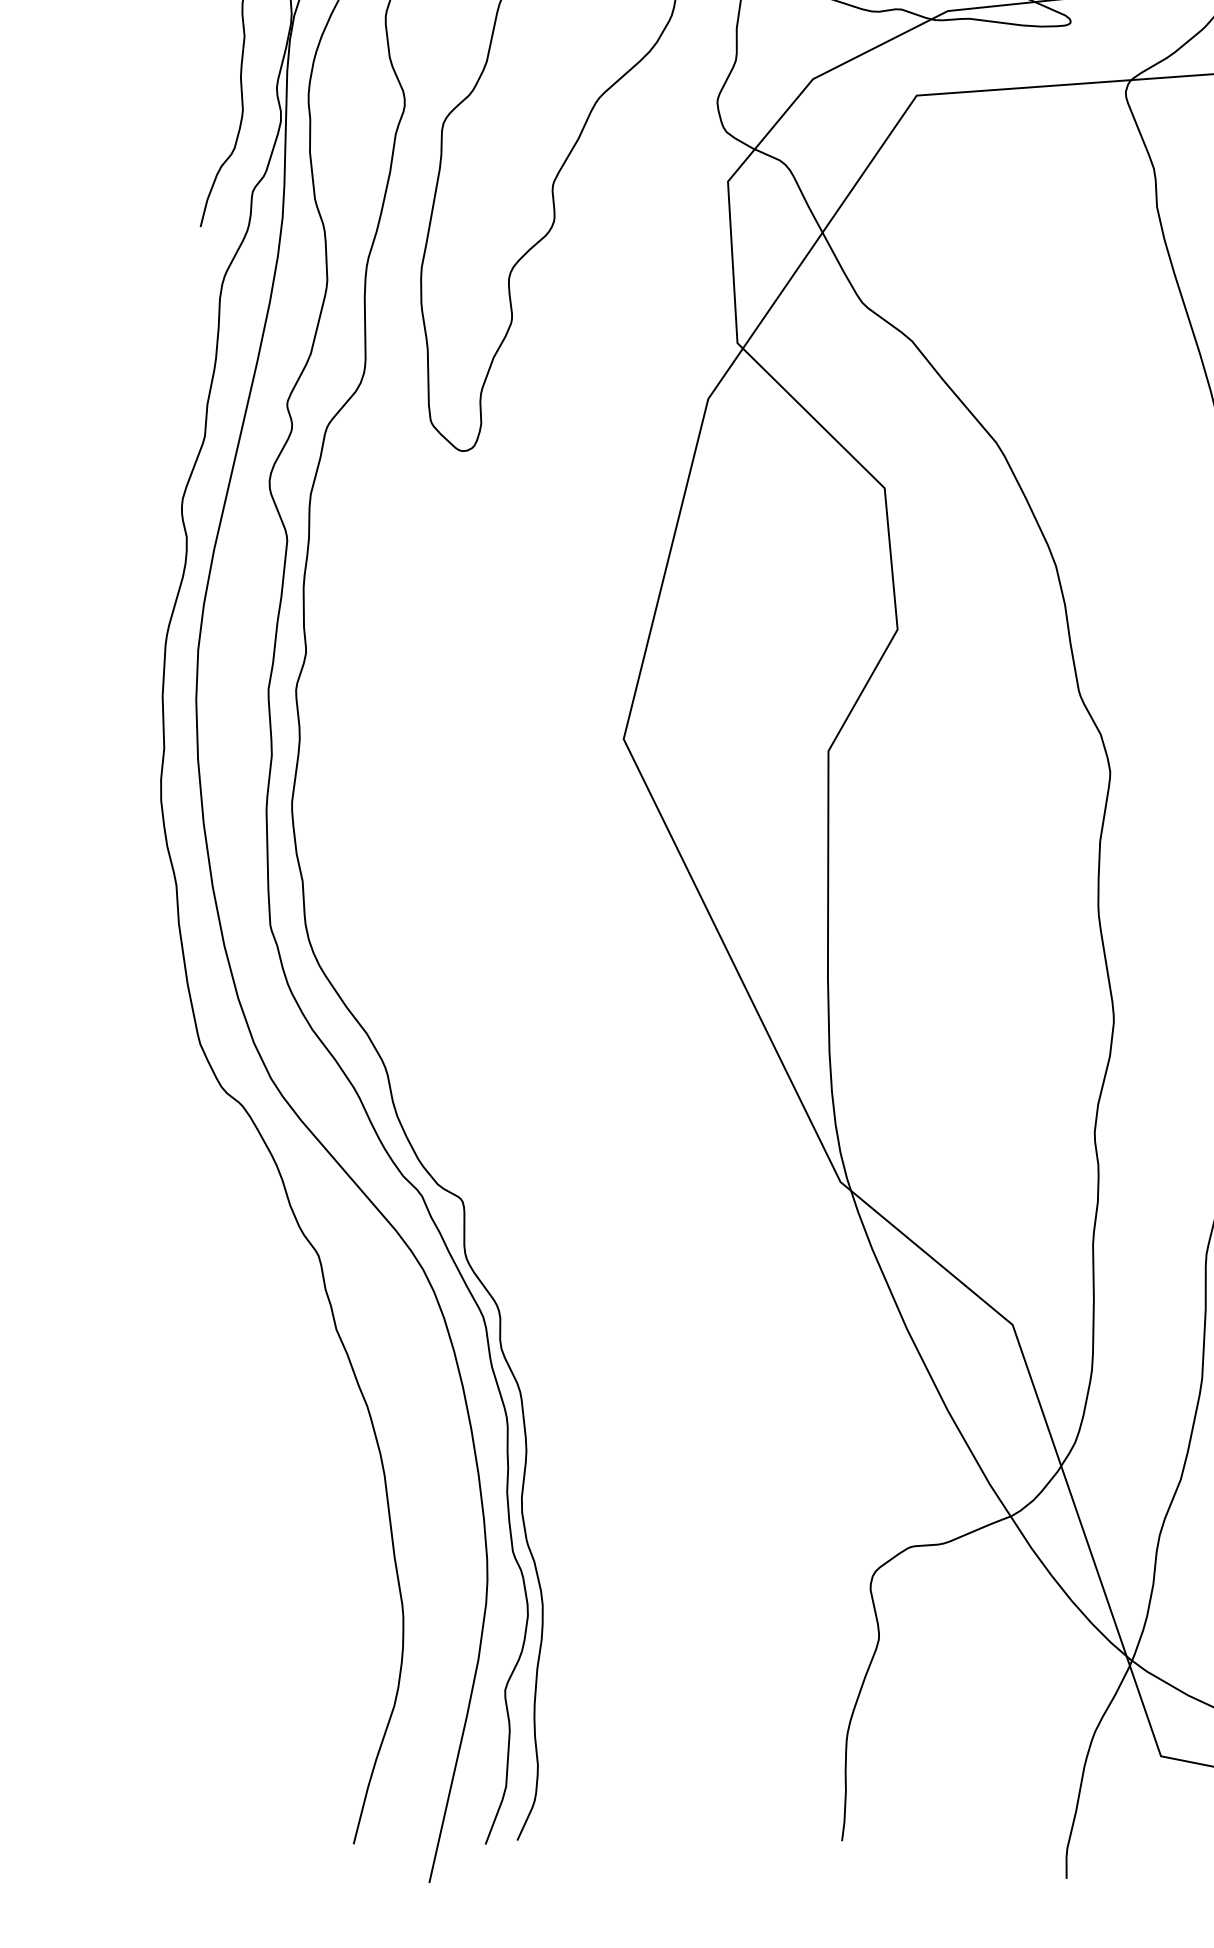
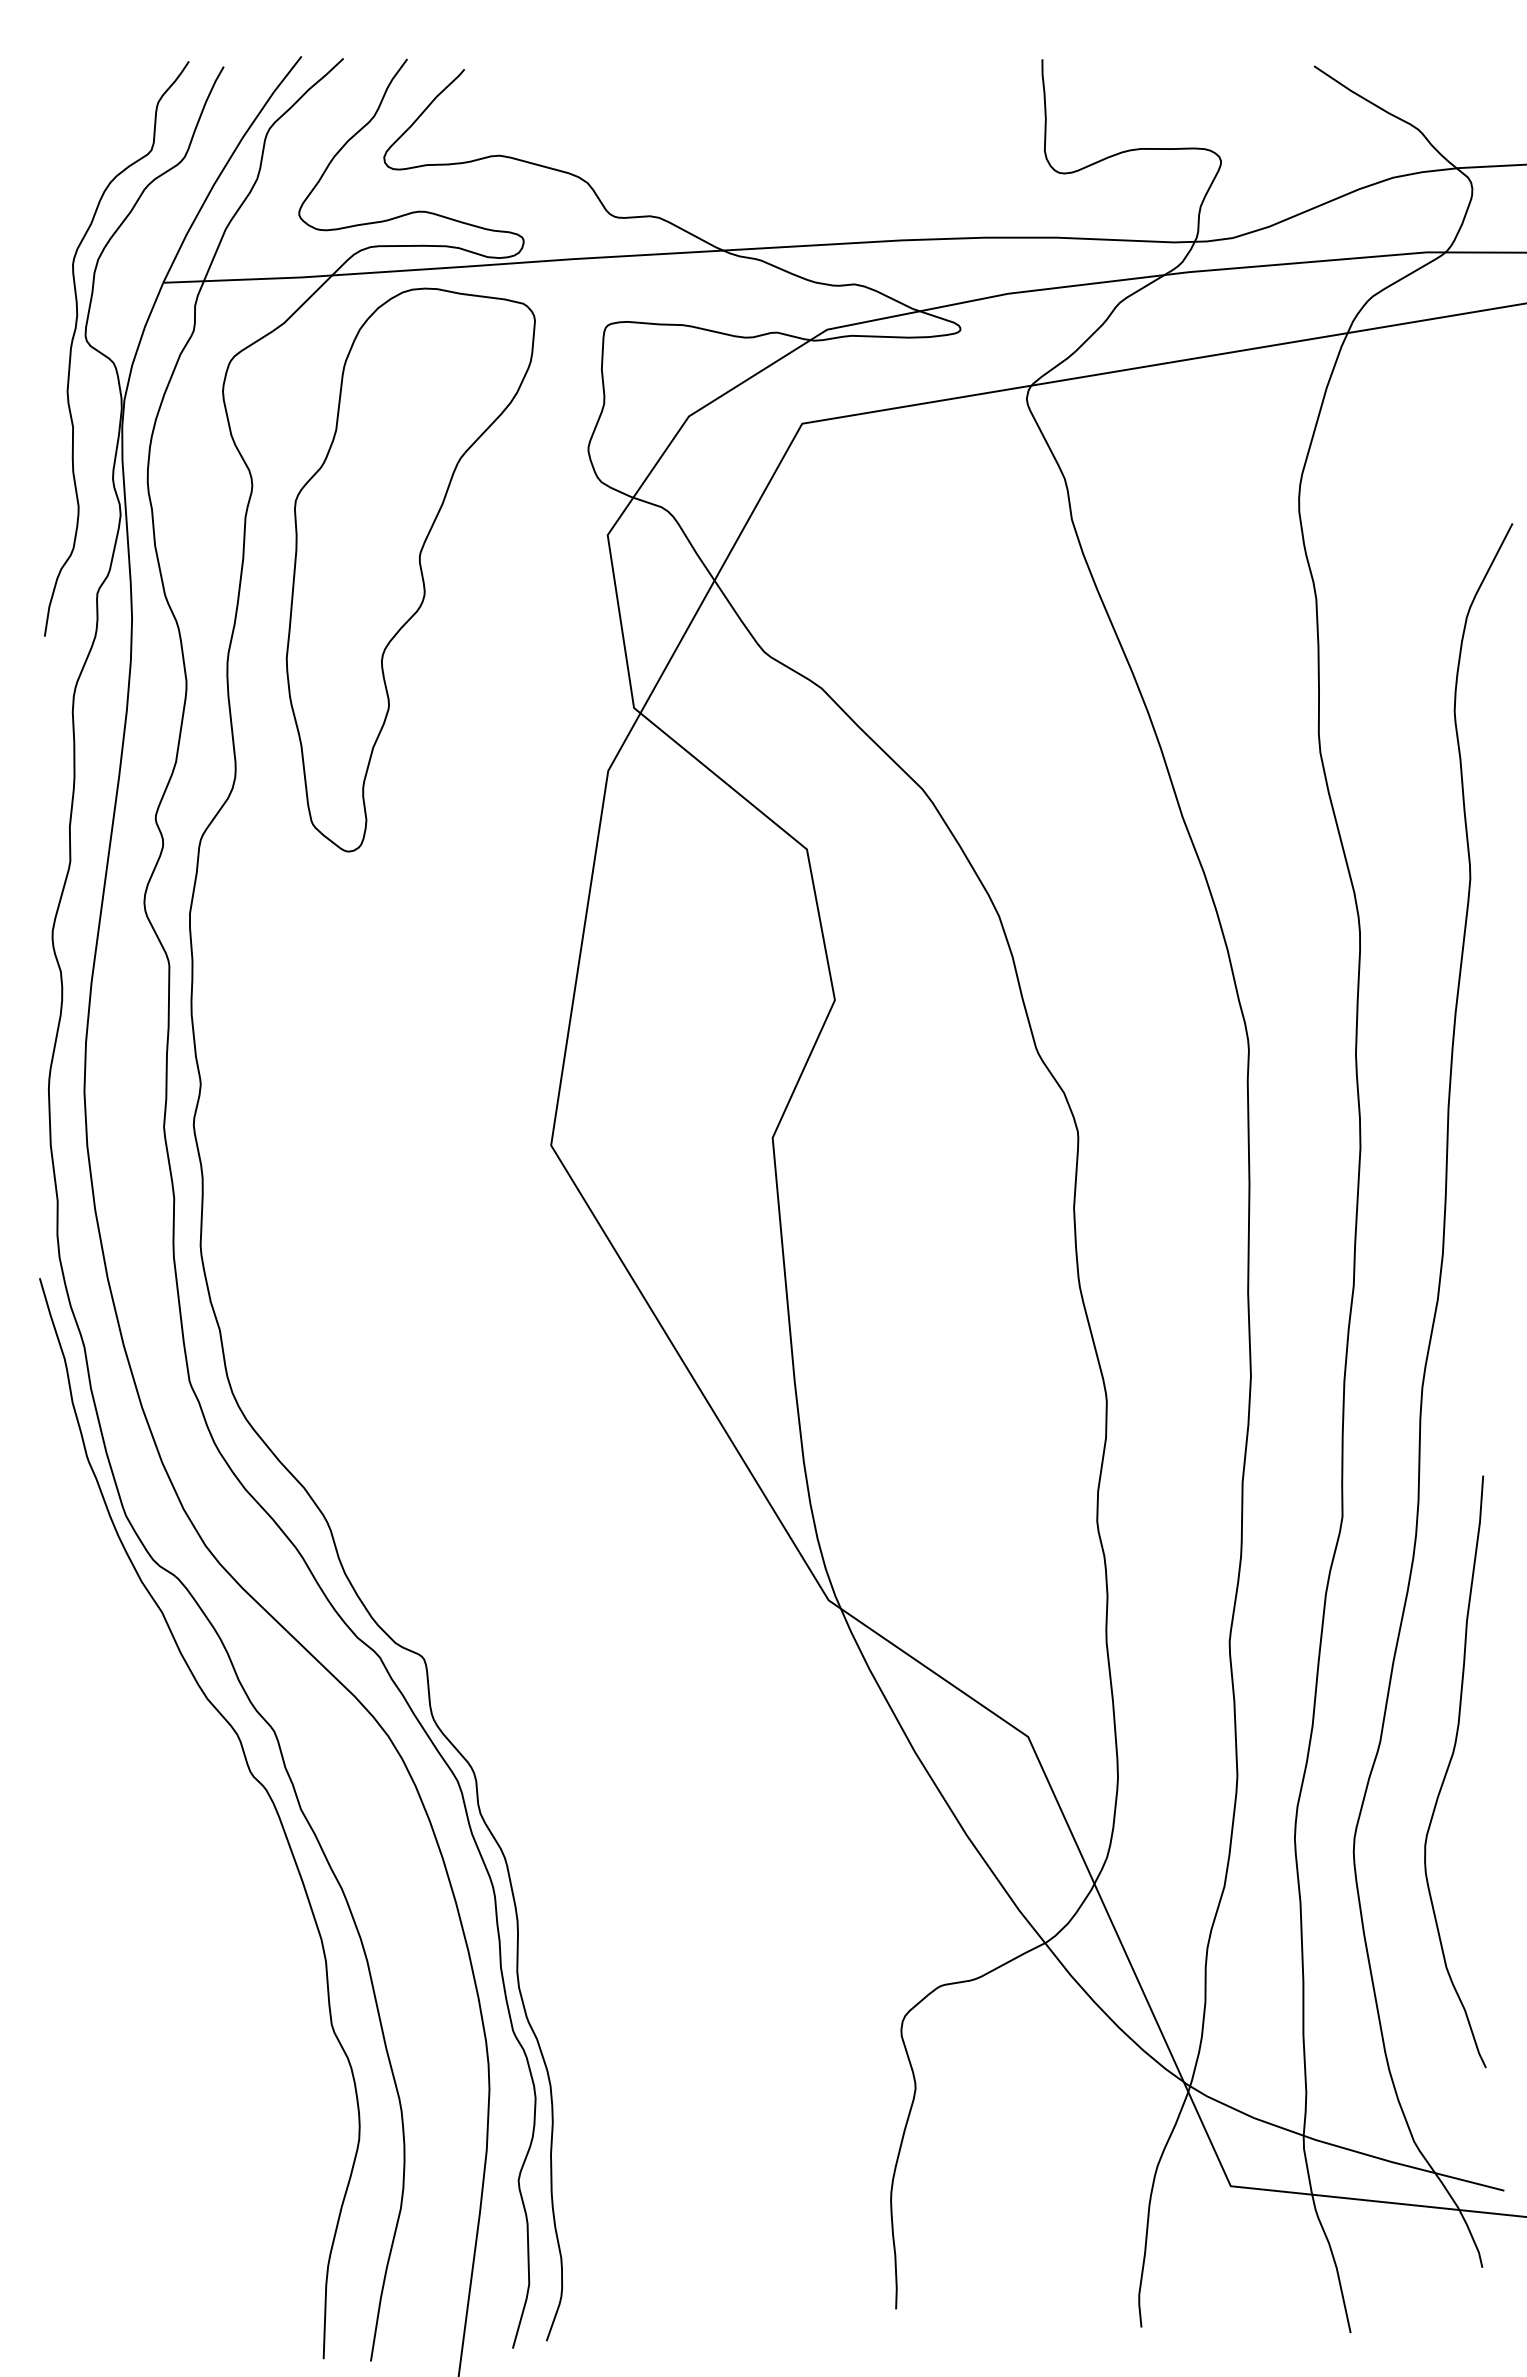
curve: (293, 1294) -> (251, 1775), added

